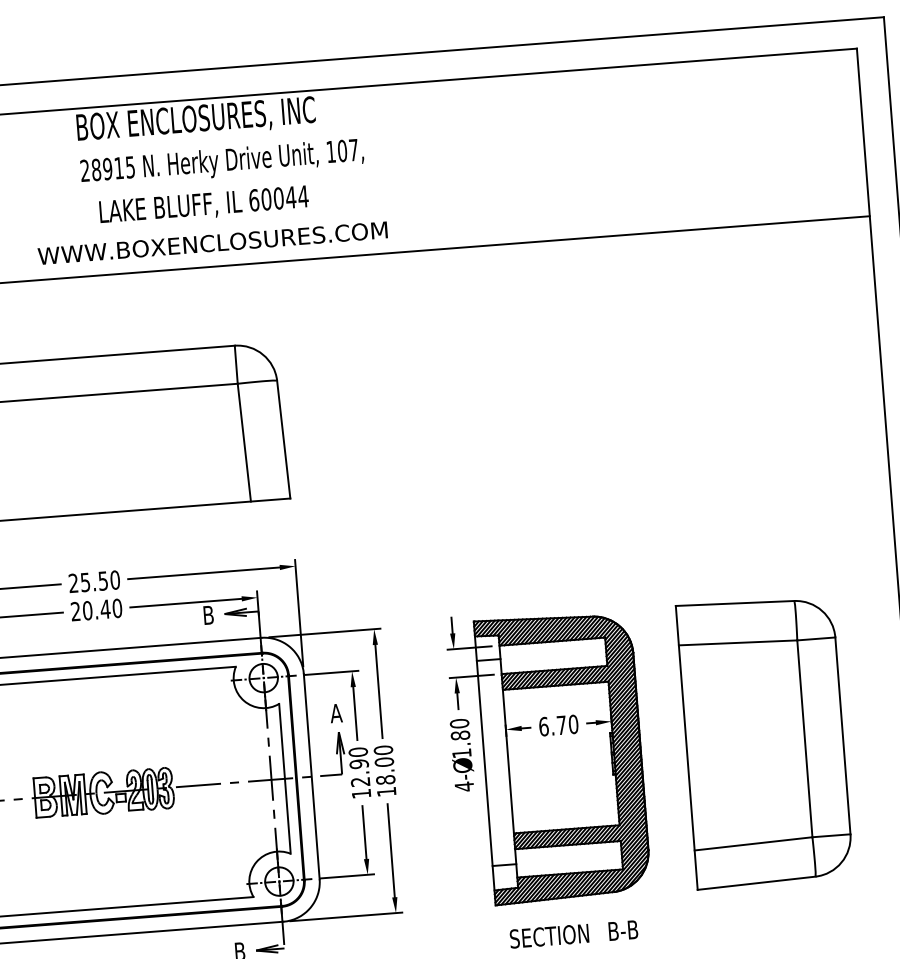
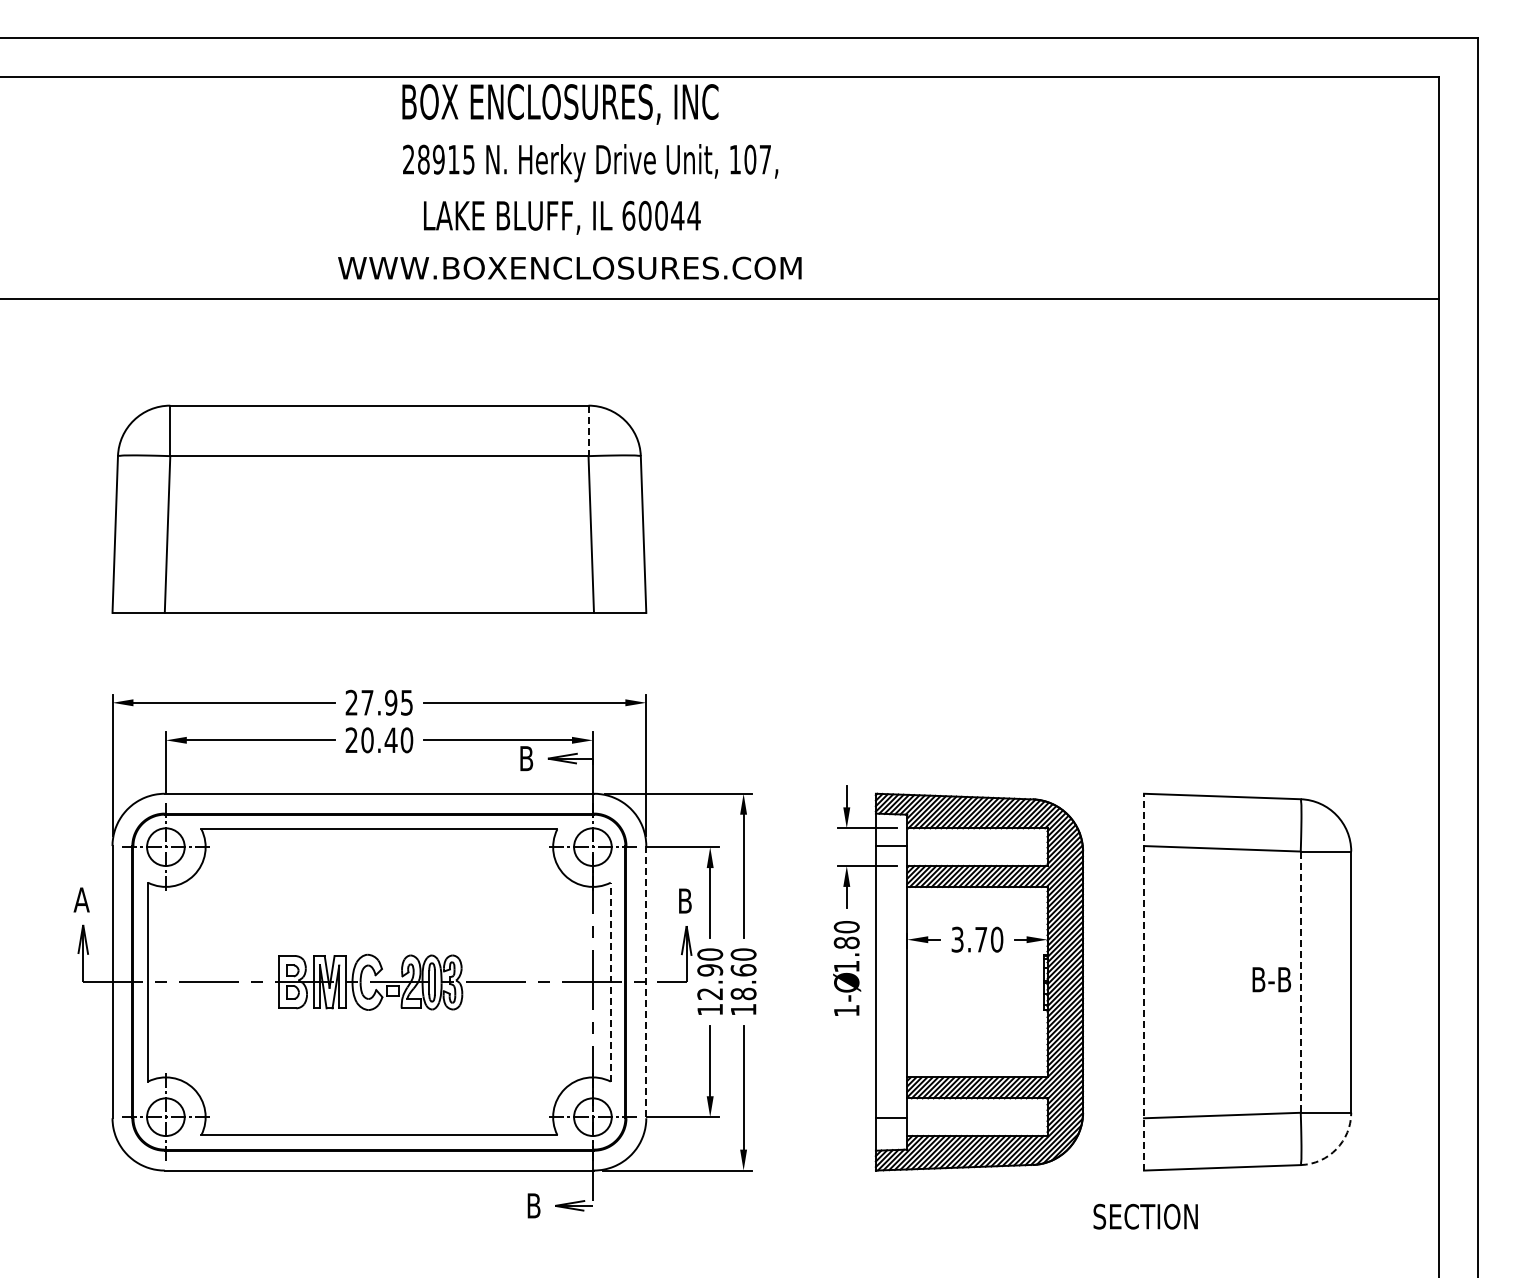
line: (236, 365) -> (588, 431), solid -> dashed
text: (100, 581) -> (387, 702), 25.50 -> 27.95
text: (336, 712) -> (685, 900), A -> B
text: (543, 726) -> (957, 939), 6.70 -> 3.70
line: (804, 739) -> (1300, 982), solid -> dashed
line: (687, 747) -> (1144, 981), solid -> dashed
text: (384, 762) -> (743, 970), 18.00 -> 18.60
line: (311, 777) -> (646, 982), solid -> dashed
line: (284, 778) -> (610, 981), solid -> dashed
text: (464, 786) -> (846, 1010), 4- -> 1-
arc: (841, 862) -> (1336, 1149), solid -> dashed
text: (623, 930) -> (1271, 979), moved
text: (549, 936) -> (1145, 1216), moved

